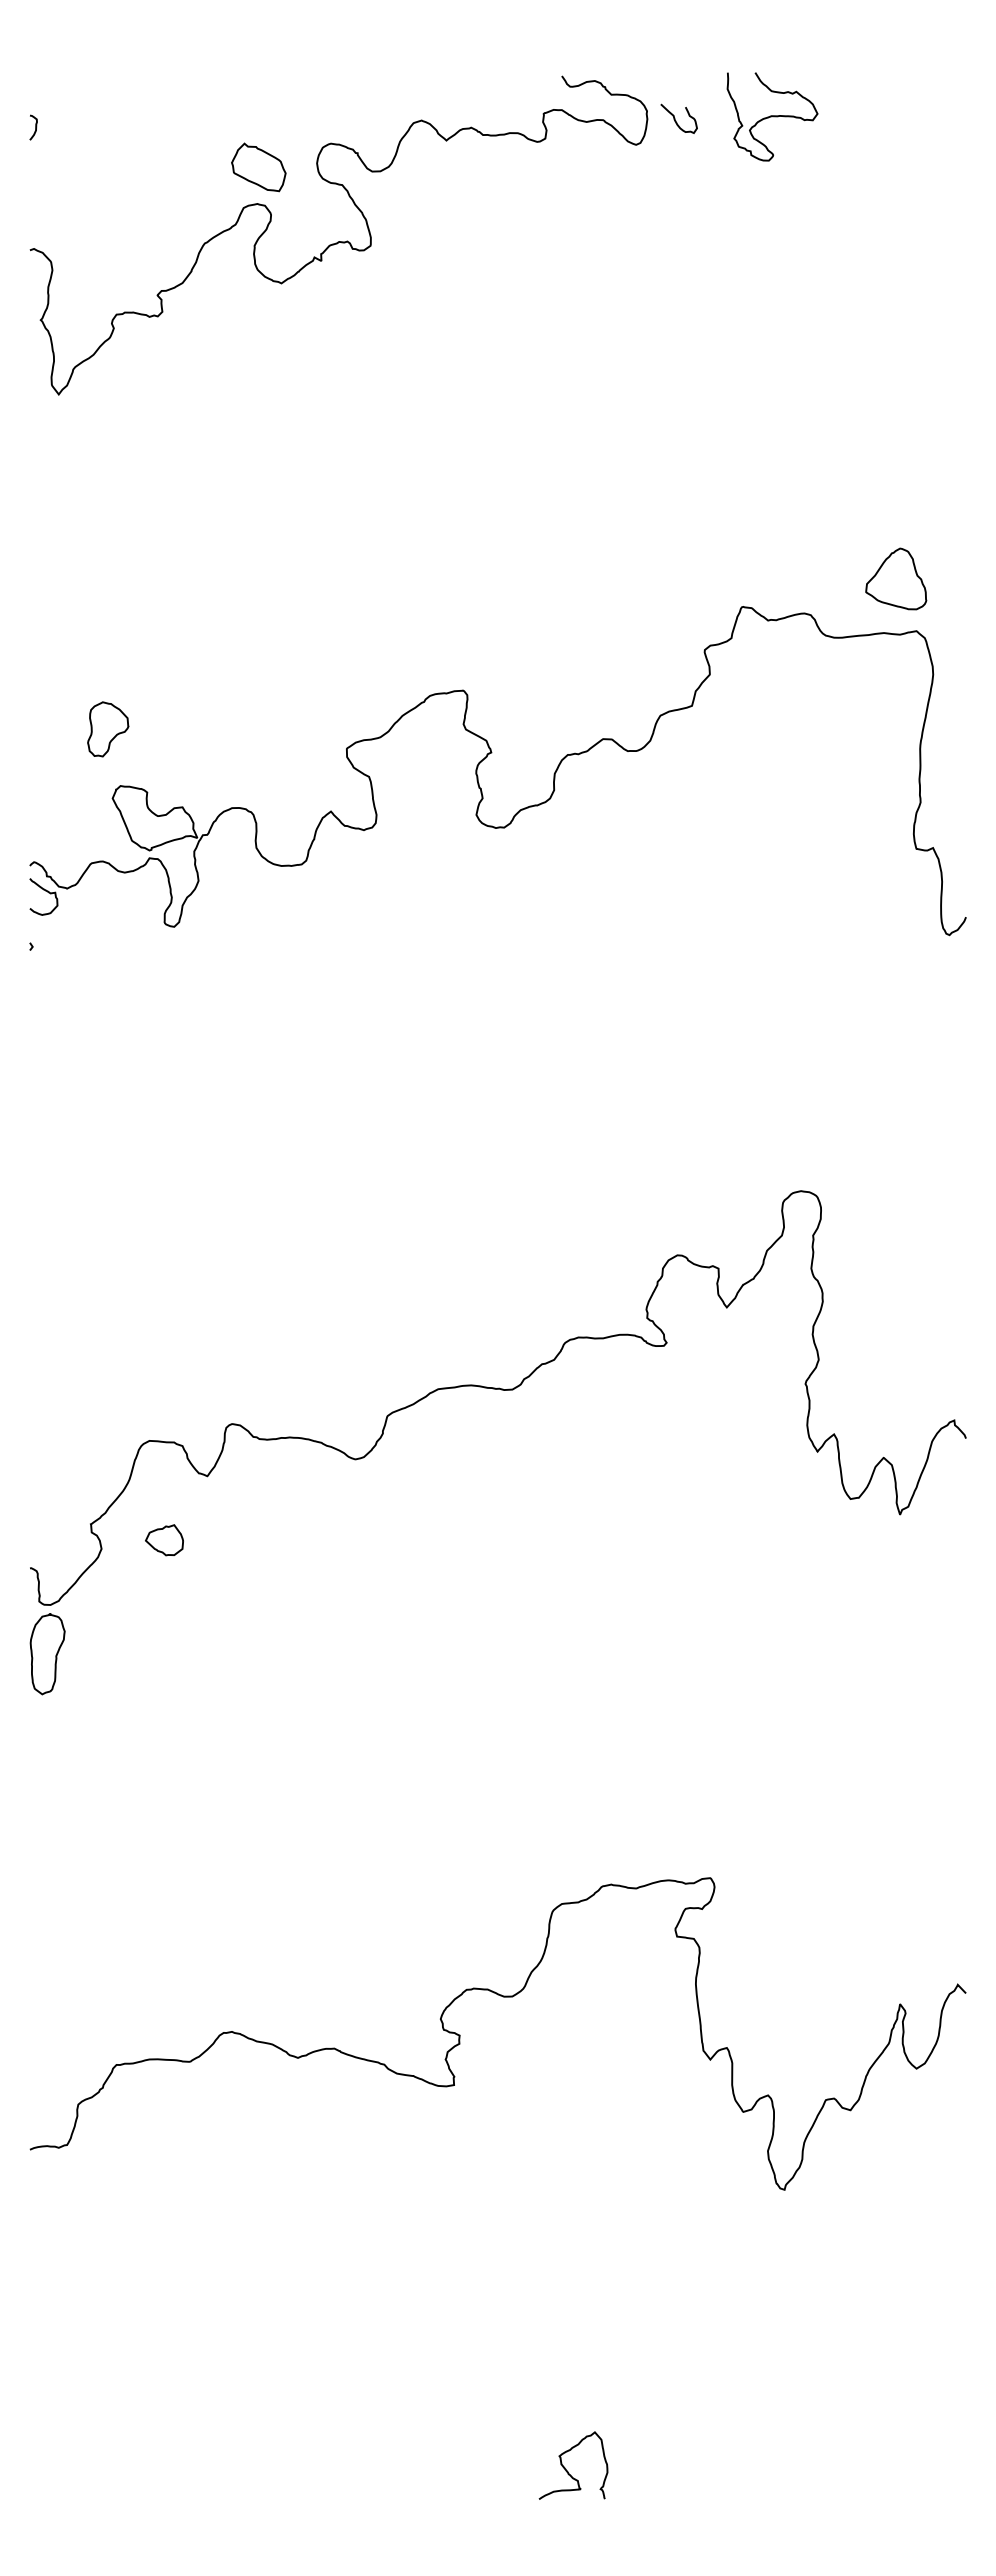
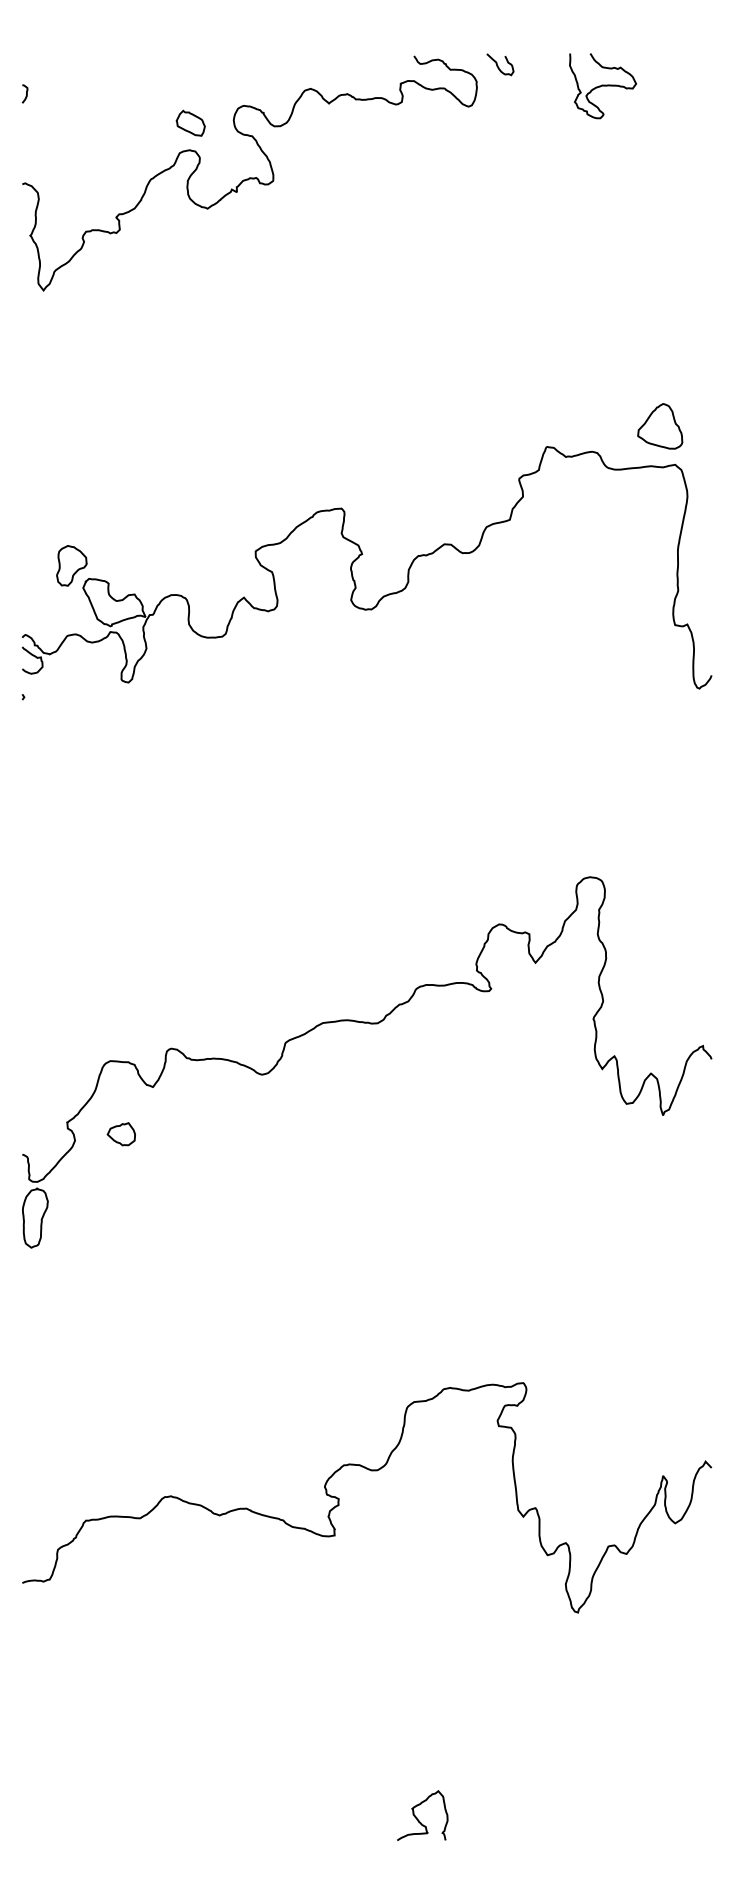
curve: (772, 116) -> (603, 85), moved
curve: (676, 120) -> (498, 65), moved
part: (258, 167) -> (190, 123), size x0.71
part: (108, 729) -> (72, 565), moved

